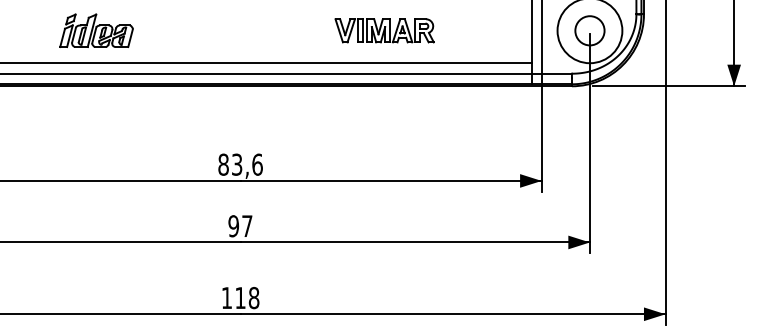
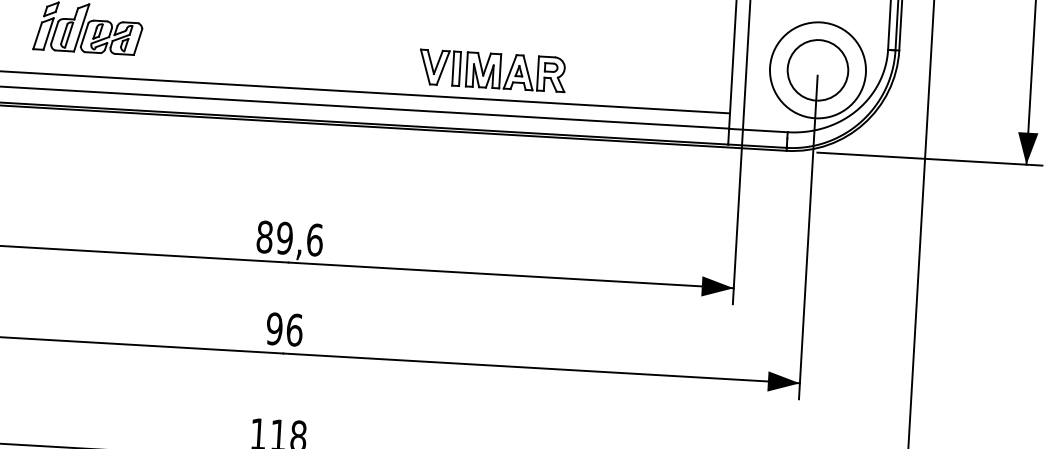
part: (384, 30) -> (492, 70), moved
circle: (589, 30) -> (817, 69), size x1.4
text: (236, 164) -> (283, 237), 83,6 -> 89,6
text: (247, 226) -> (294, 330), 97 -> 96

